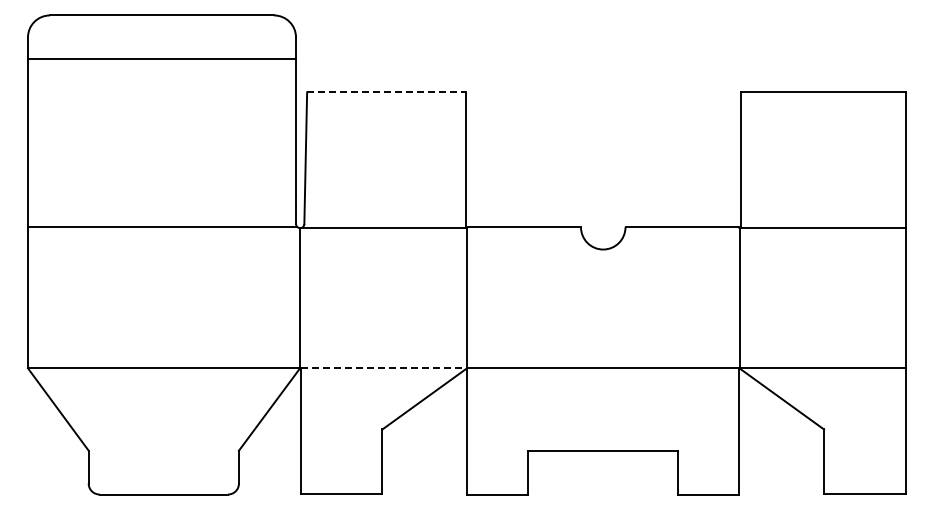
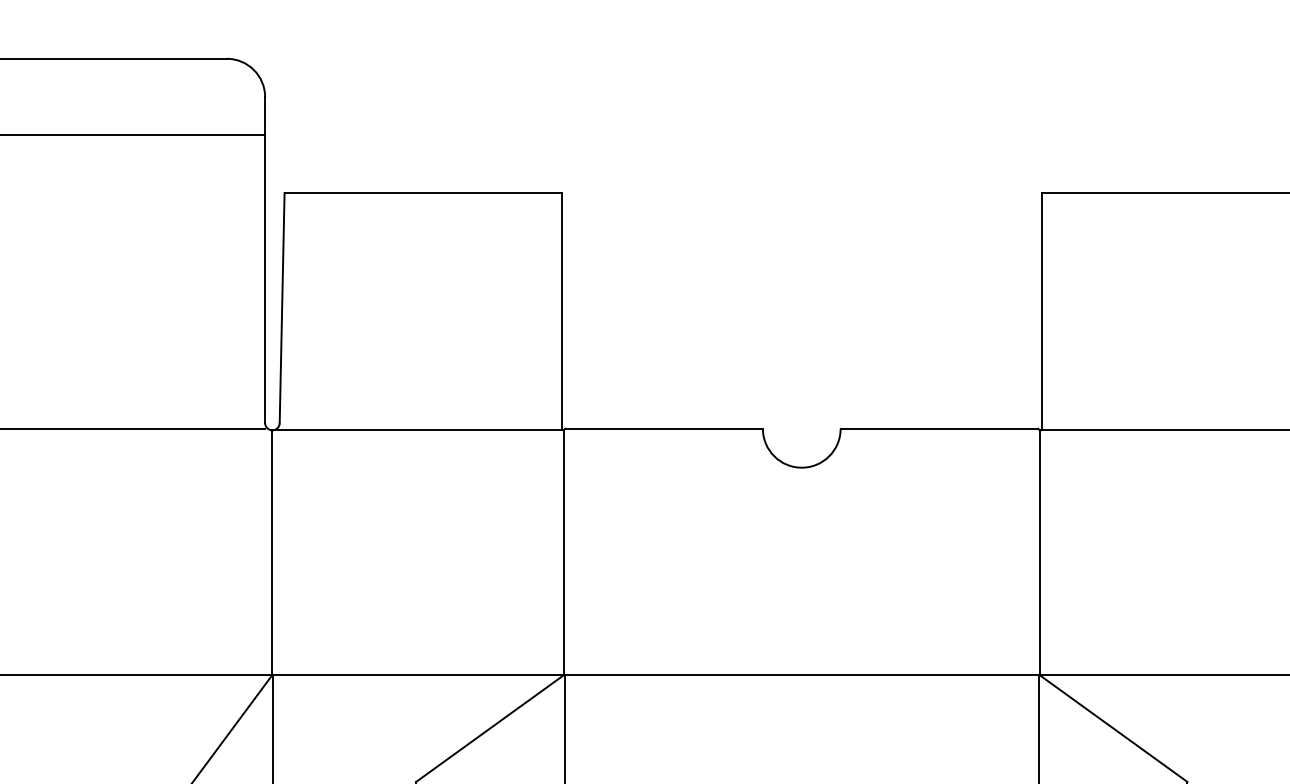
line: (386, 92) -> (423, 193), dashed -> solid
line: (384, 368) -> (419, 675), dashed -> solid

